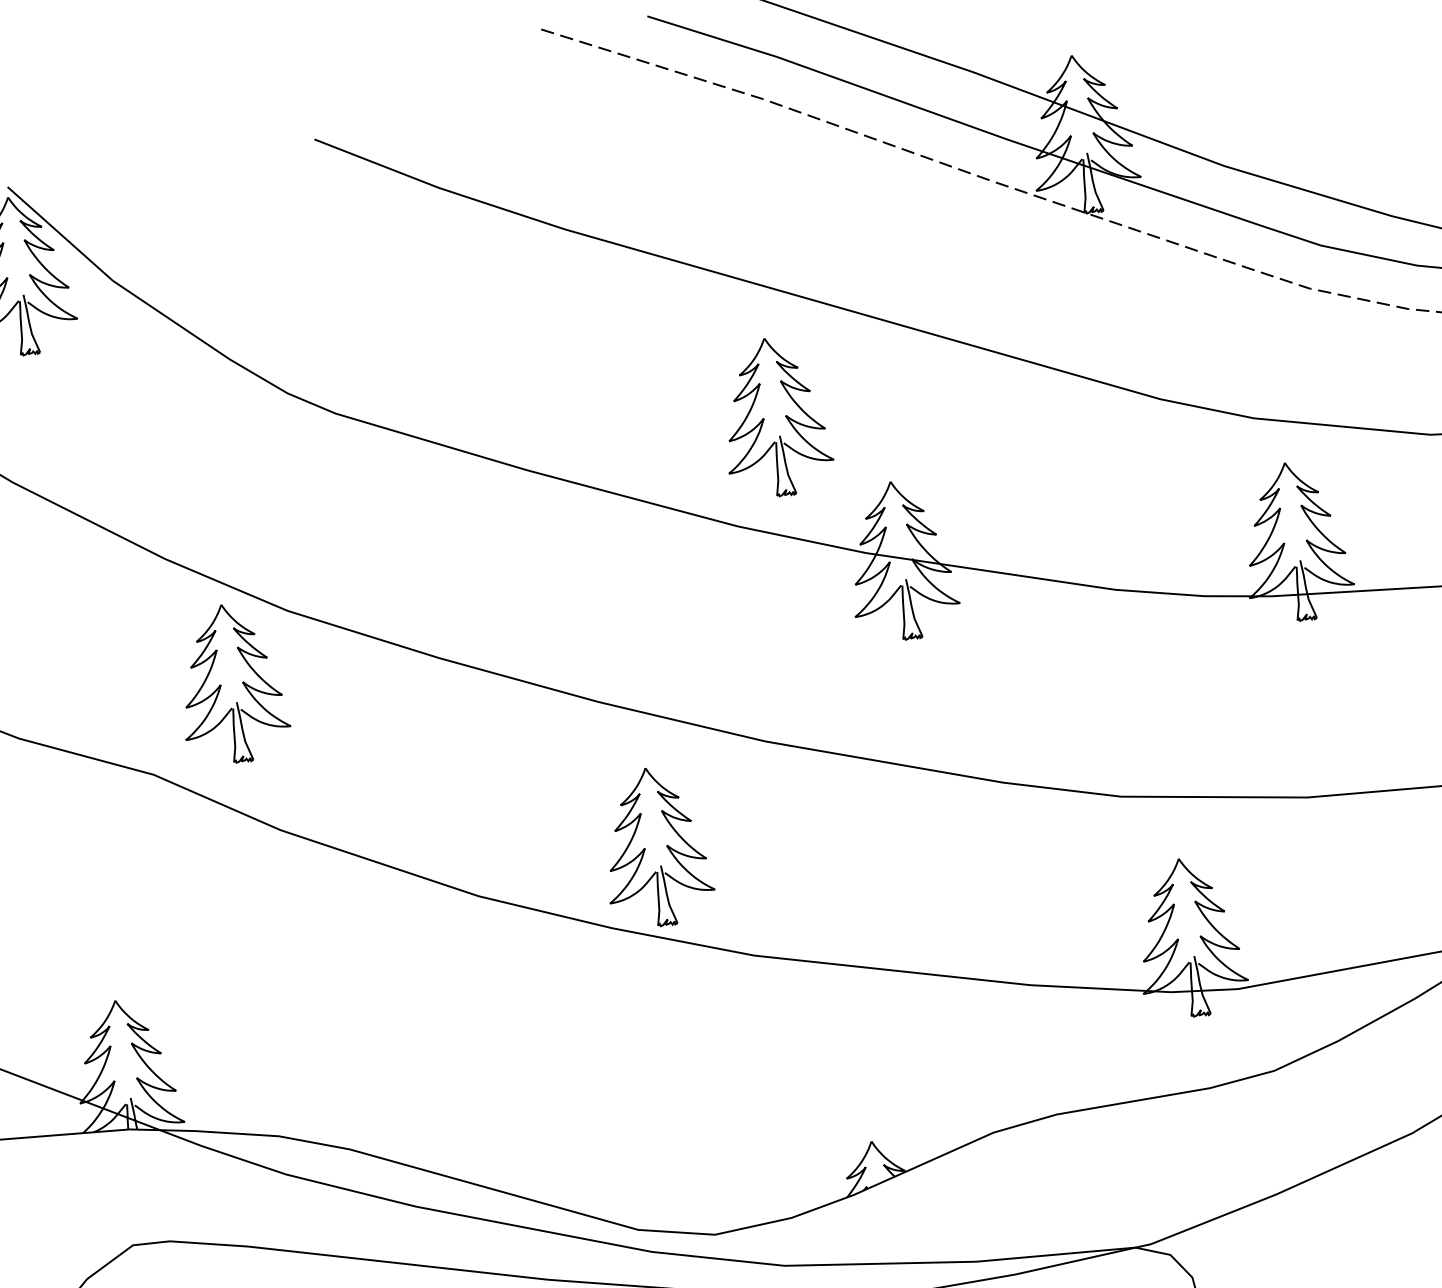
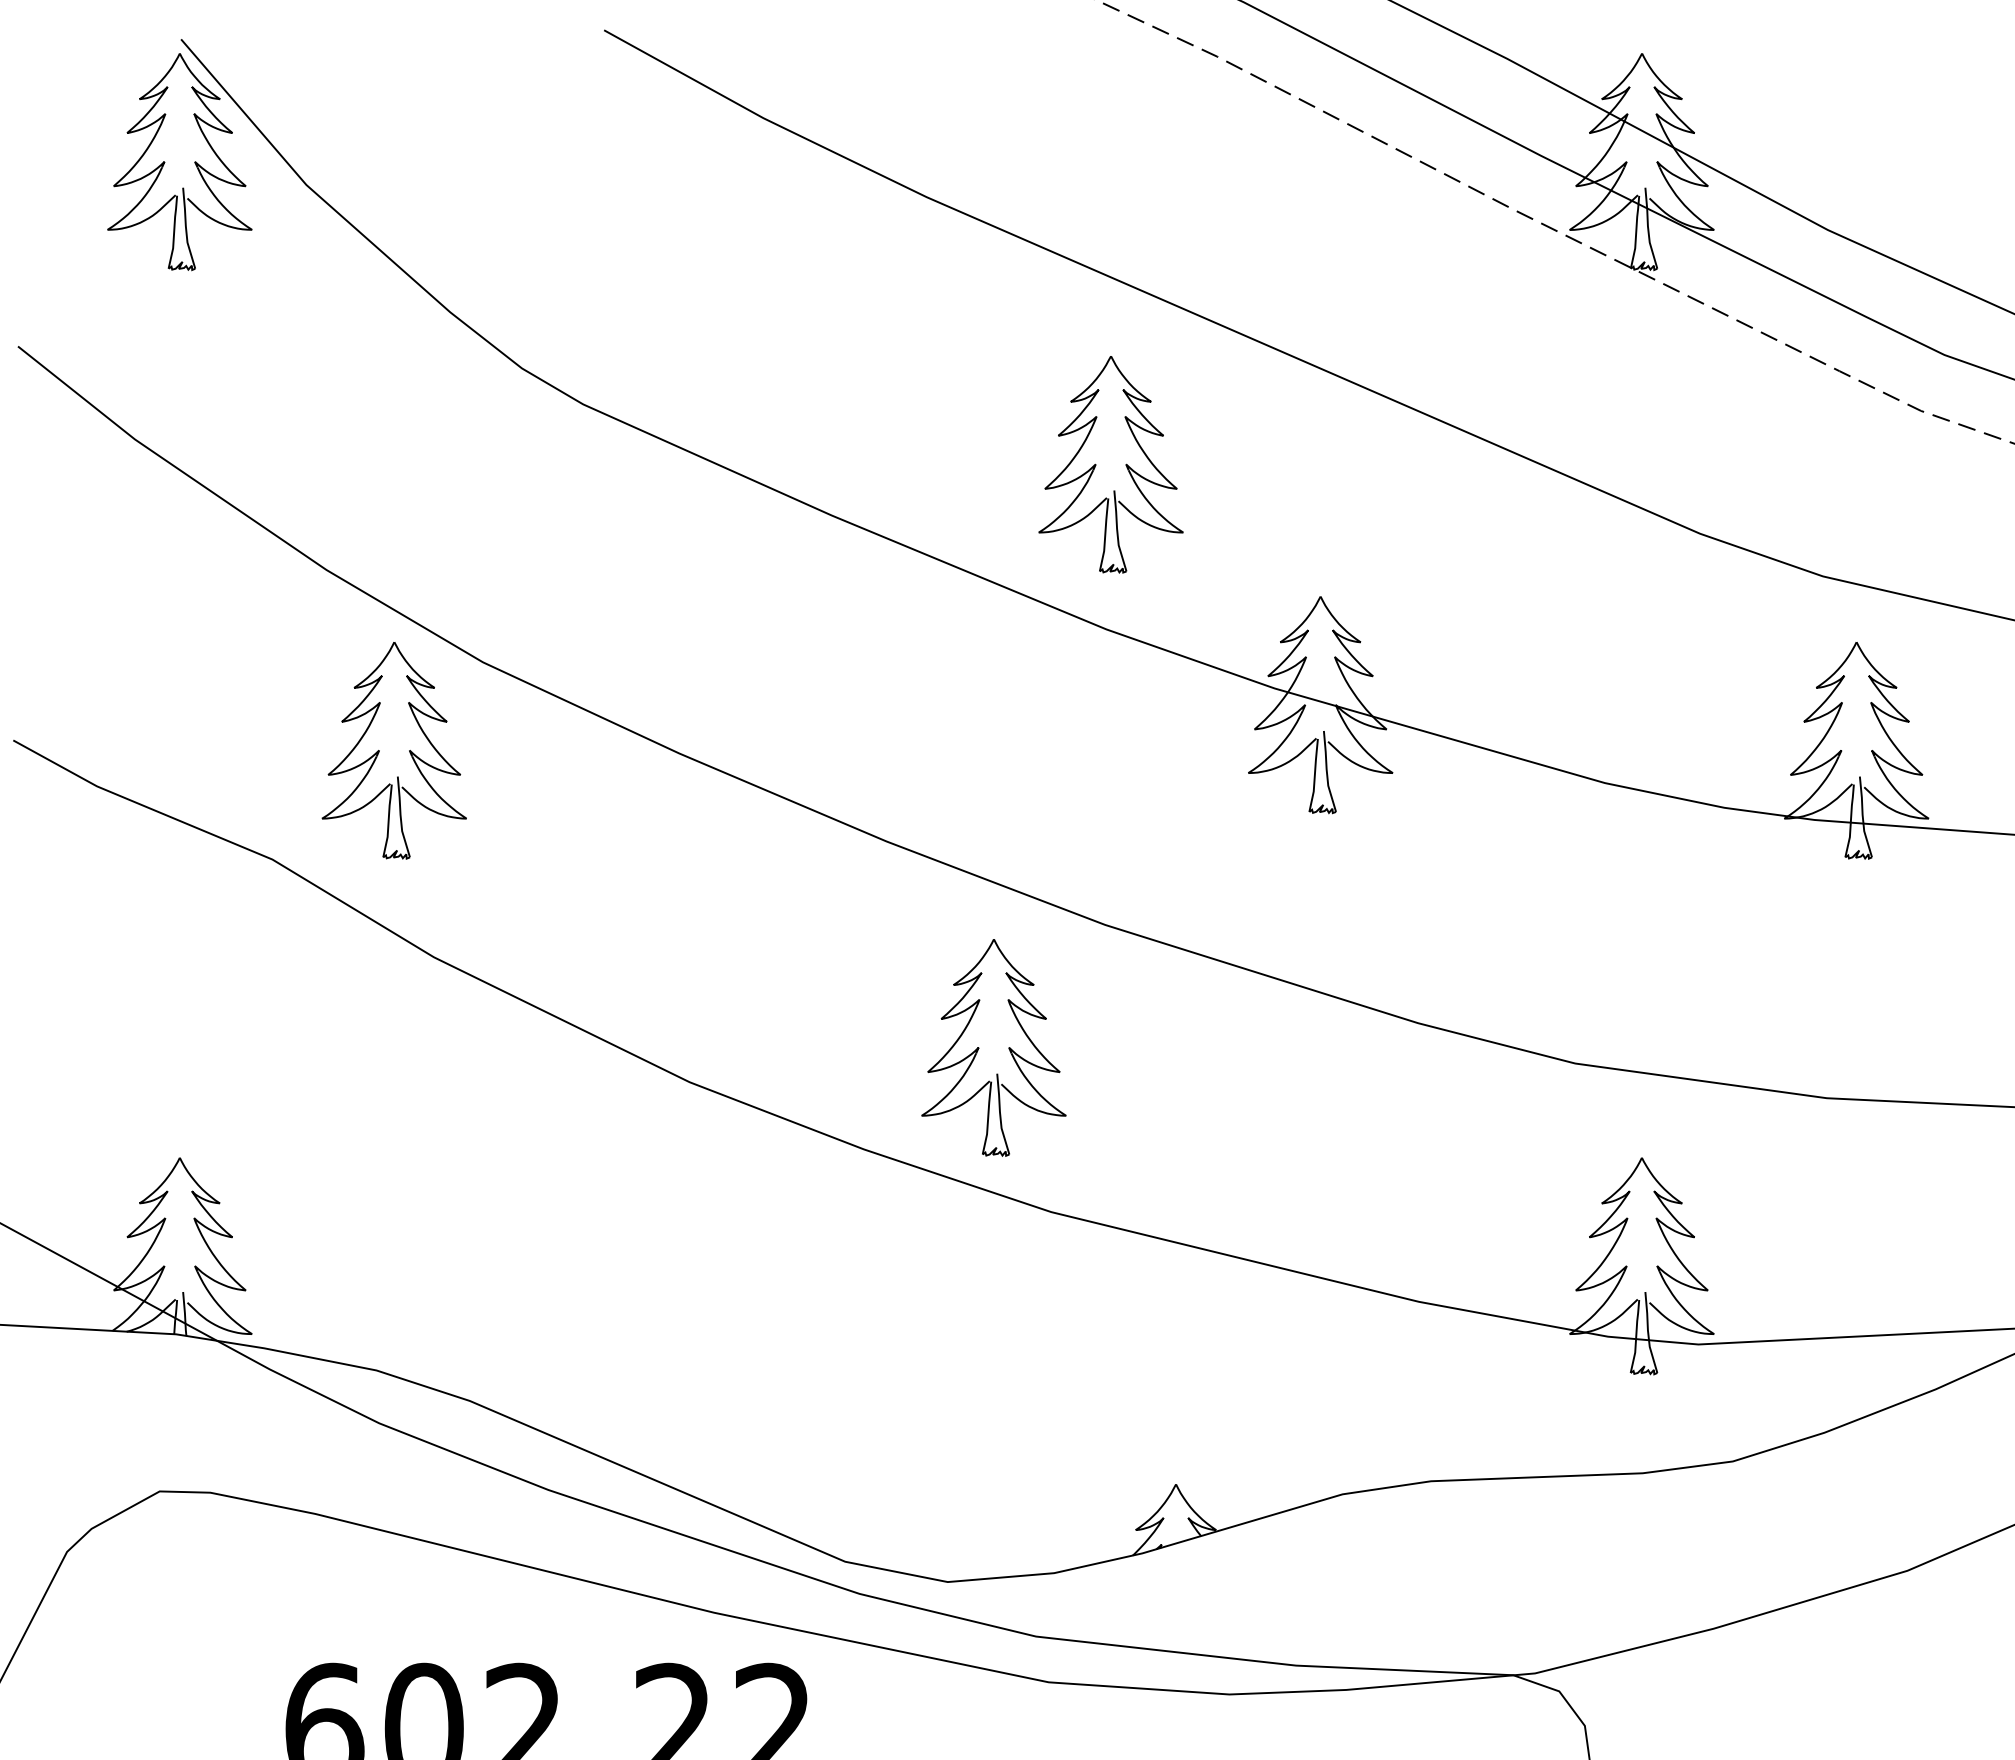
part: (764, 418) -> (1096, 464), moved
part: (645, 848) -> (979, 1047), moved

